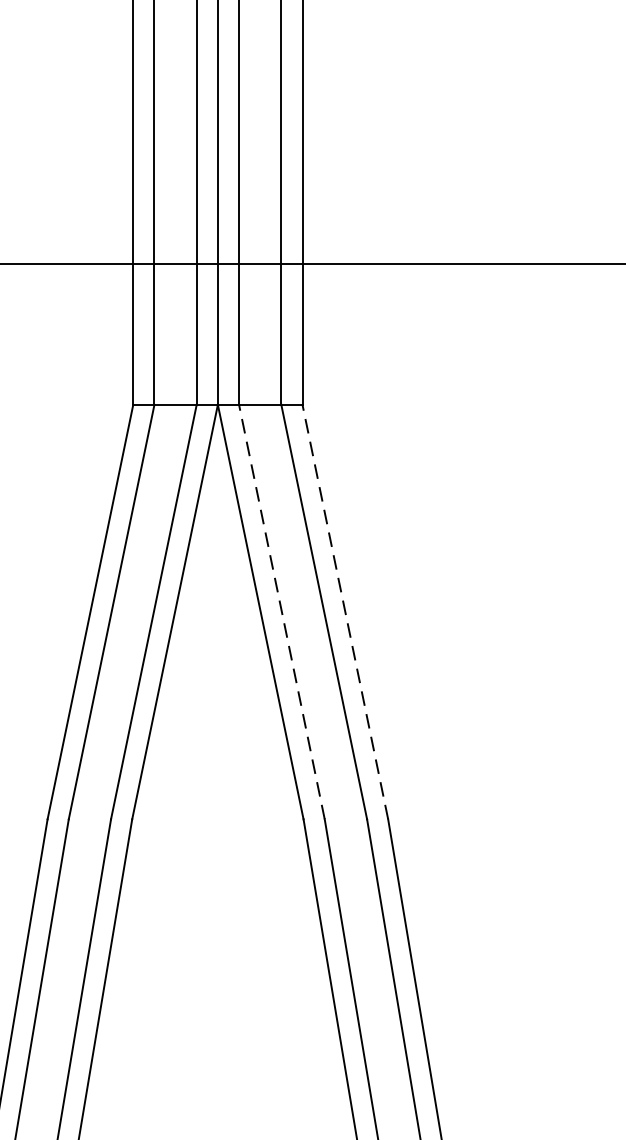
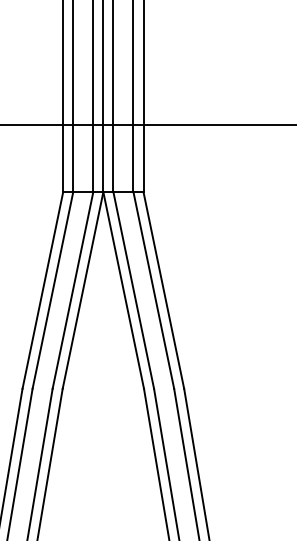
line: (281, 610) -> (133, 289), dashed -> solid
line: (344, 610) -> (163, 289), dashed -> solid

